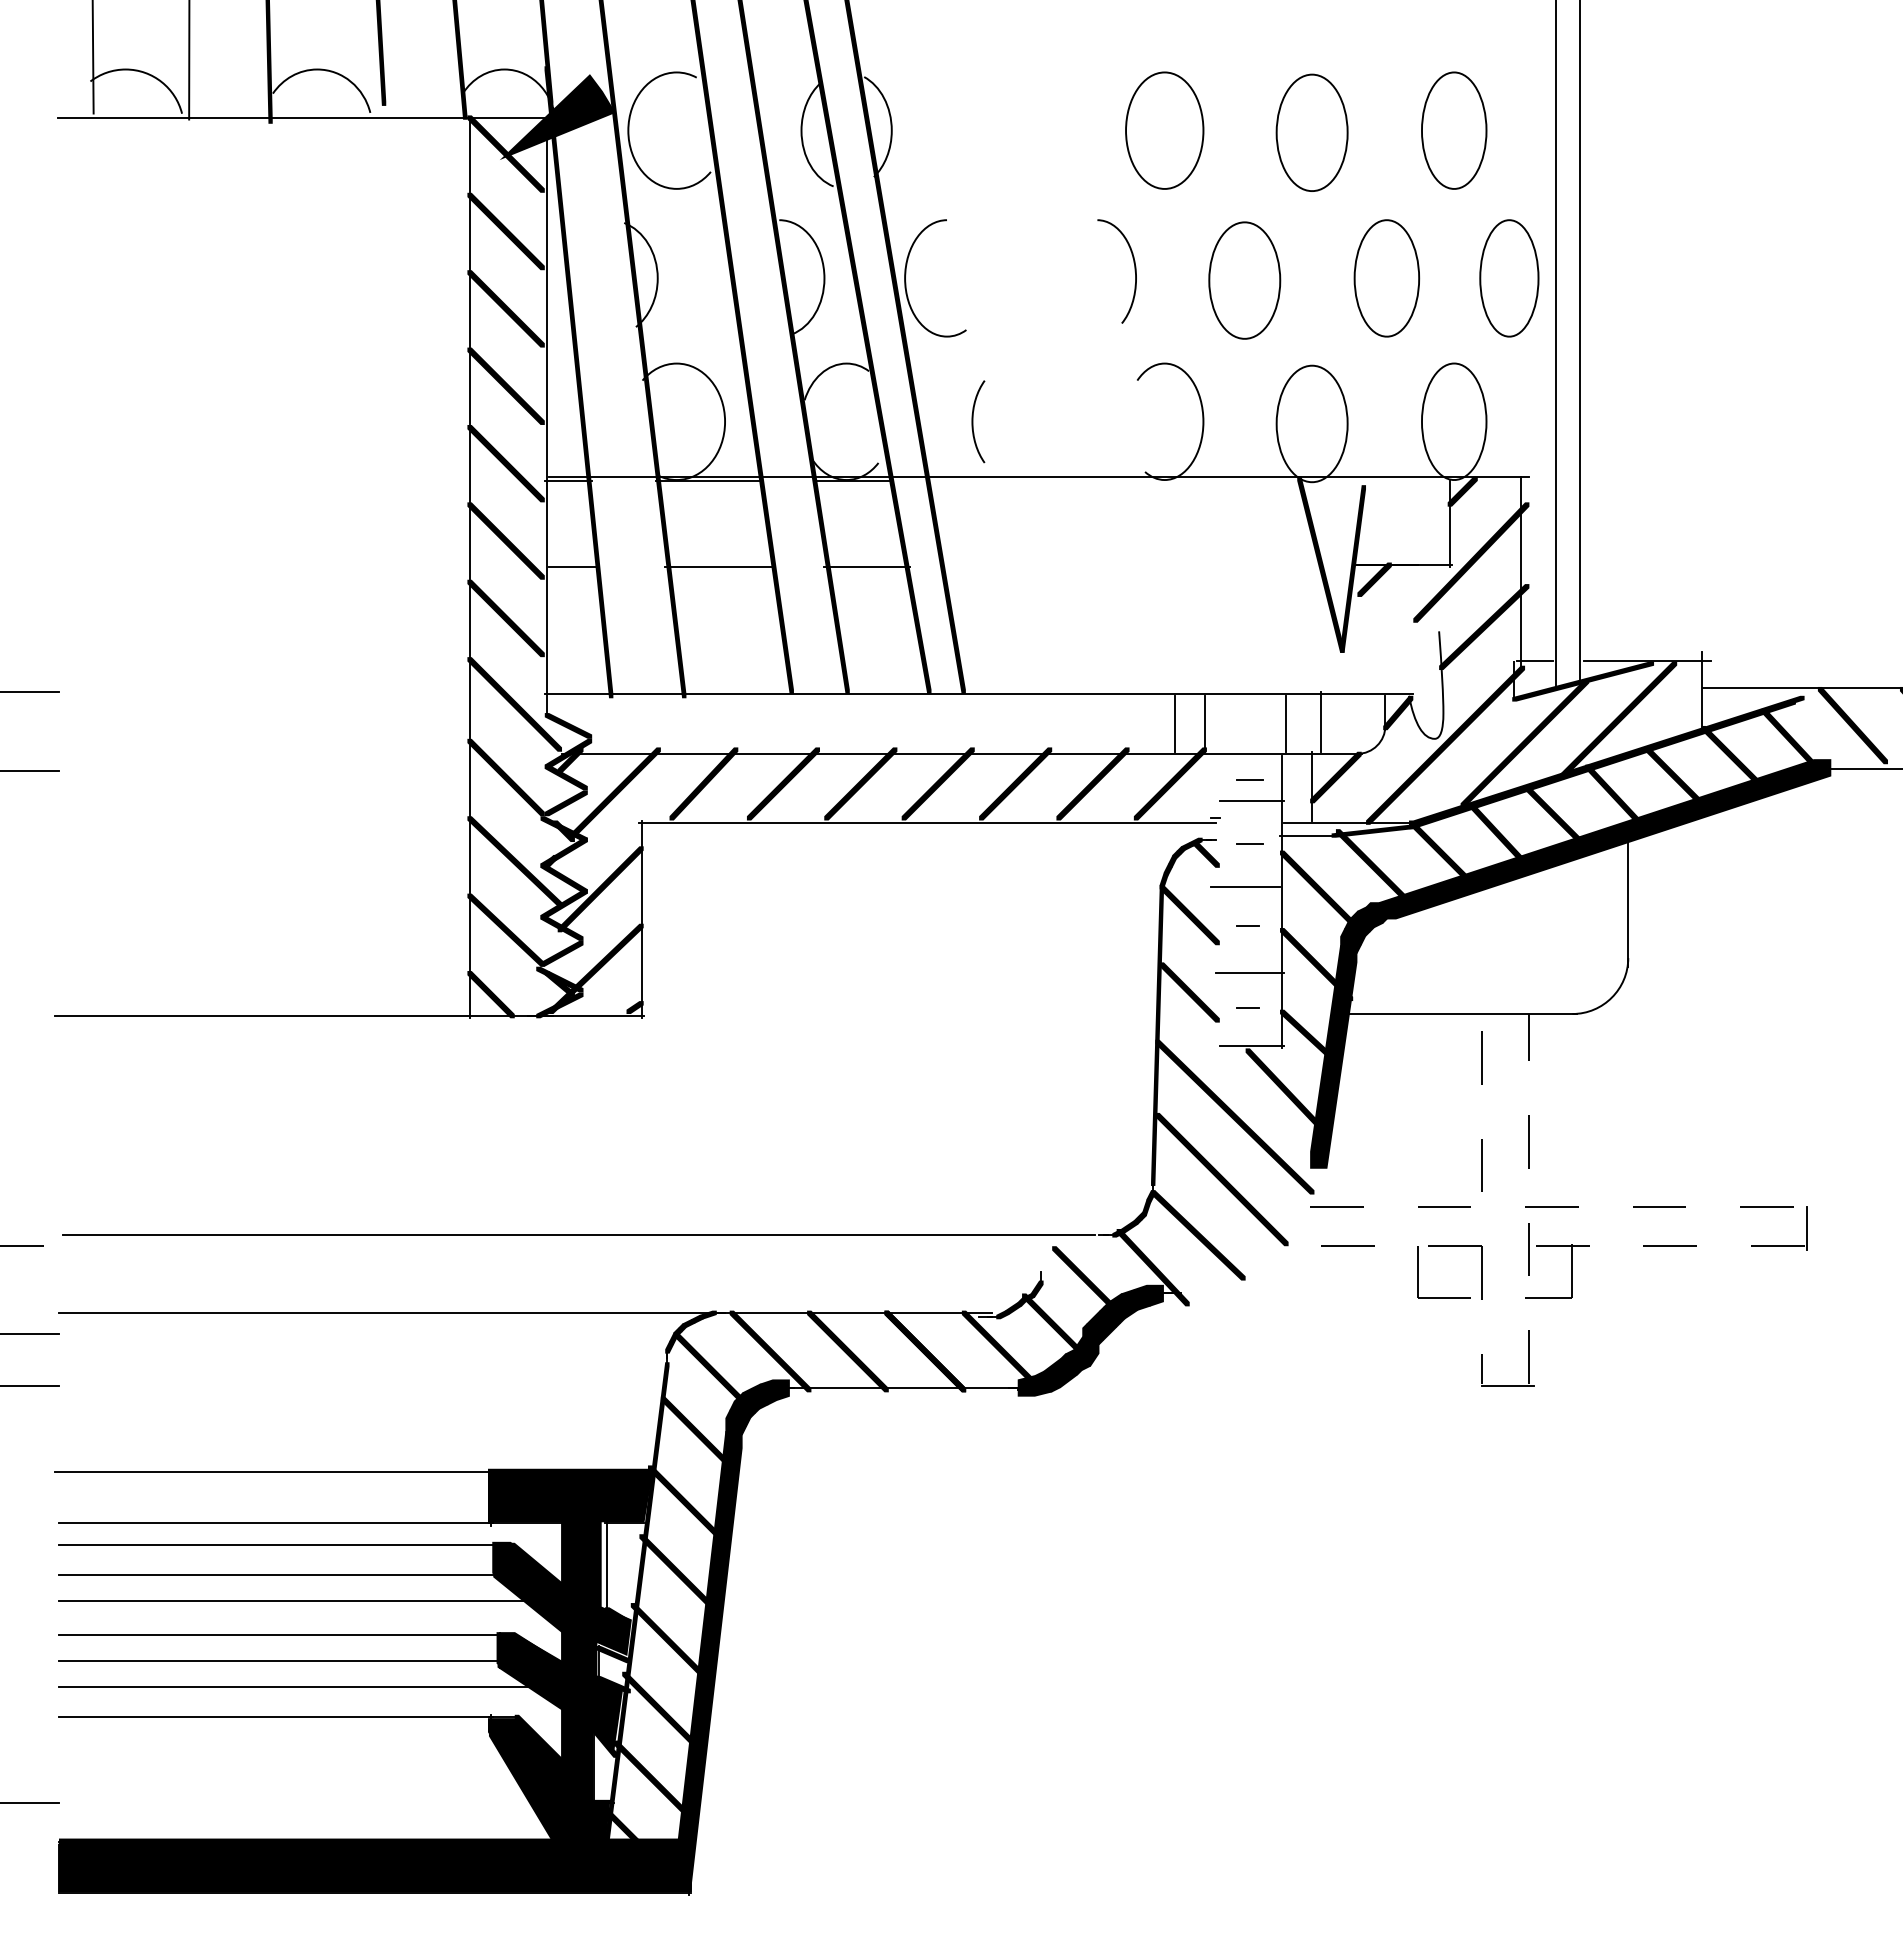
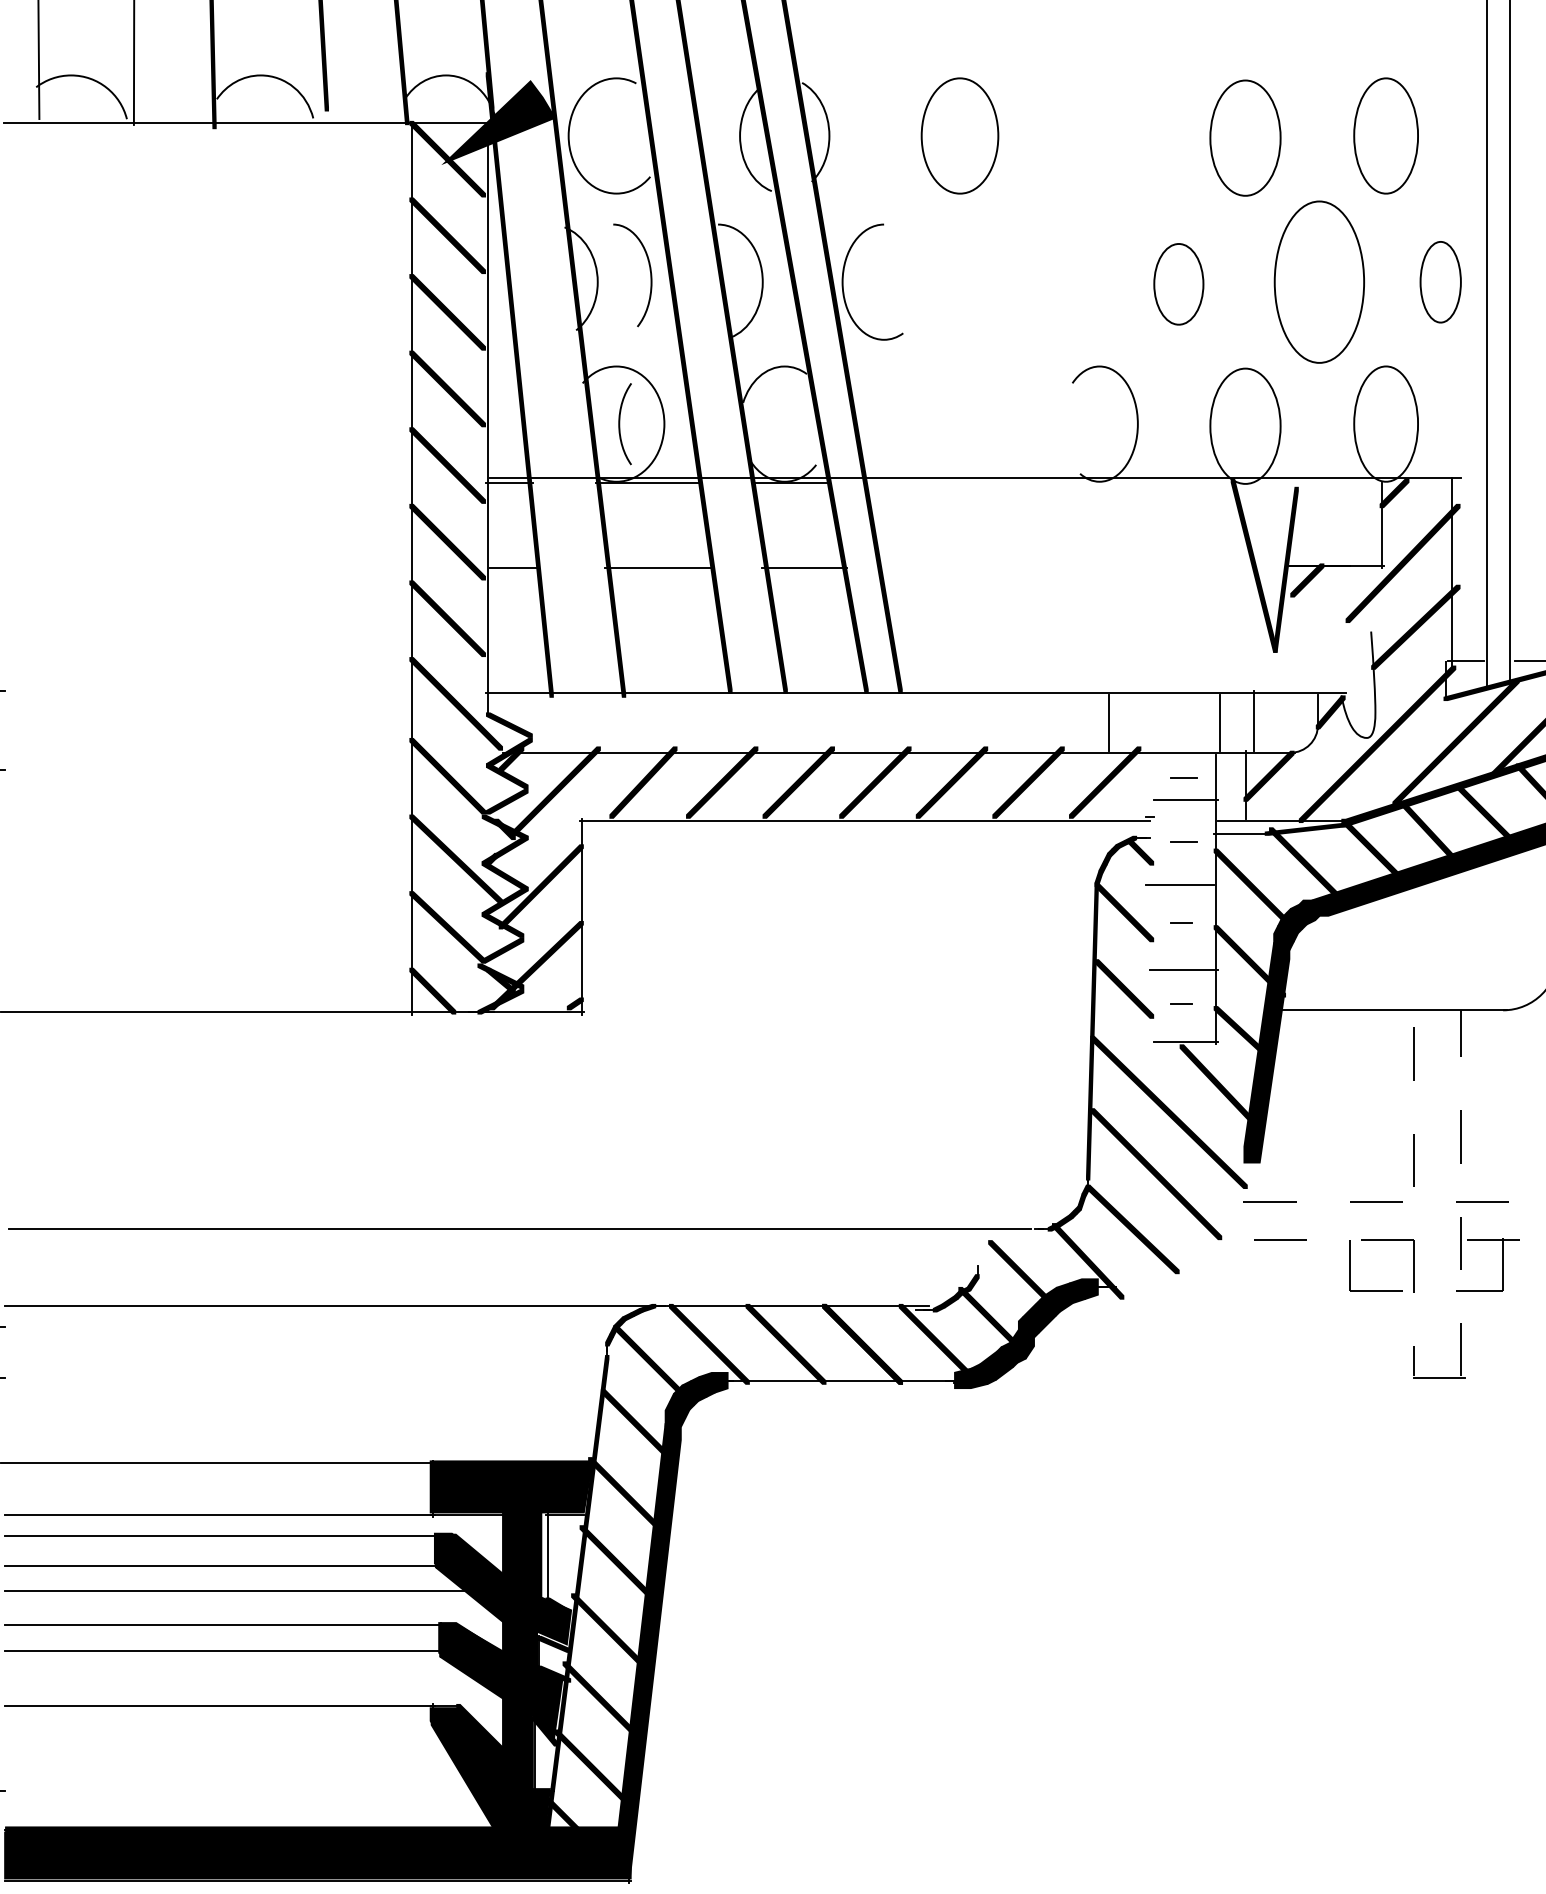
part: (1164, 130) -> (959, 135), moved
curve: (1134, 271) -> (649, 275), moved
part: (1386, 278) -> (1319, 282), size x1.4
part: (1509, 278) -> (1440, 282), size x0.7
part: (1244, 280) -> (1178, 284), size x0.7
curve: (973, 421) -> (620, 423), moved
line: (1204, 723) -> (1138, 722), removed
line: (295, 1686) -> (239, 1675), removed

